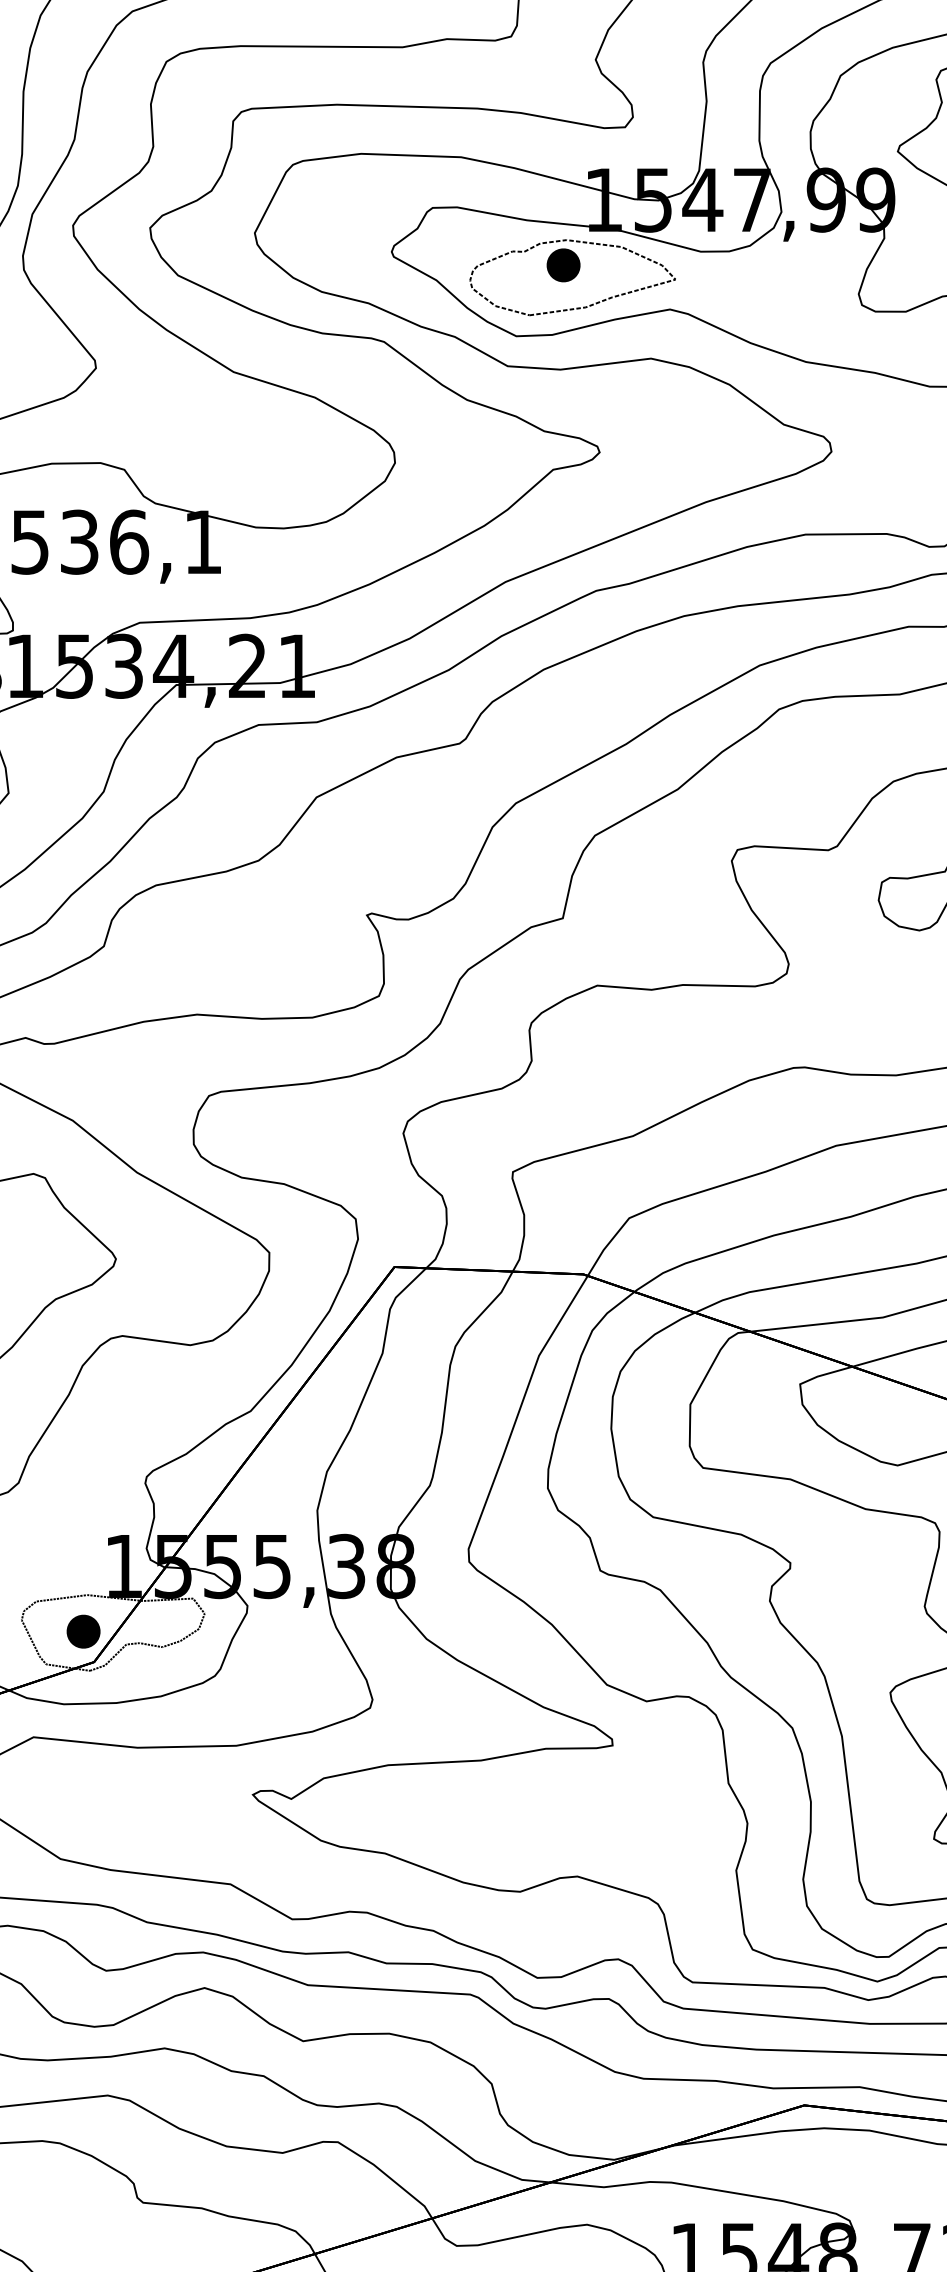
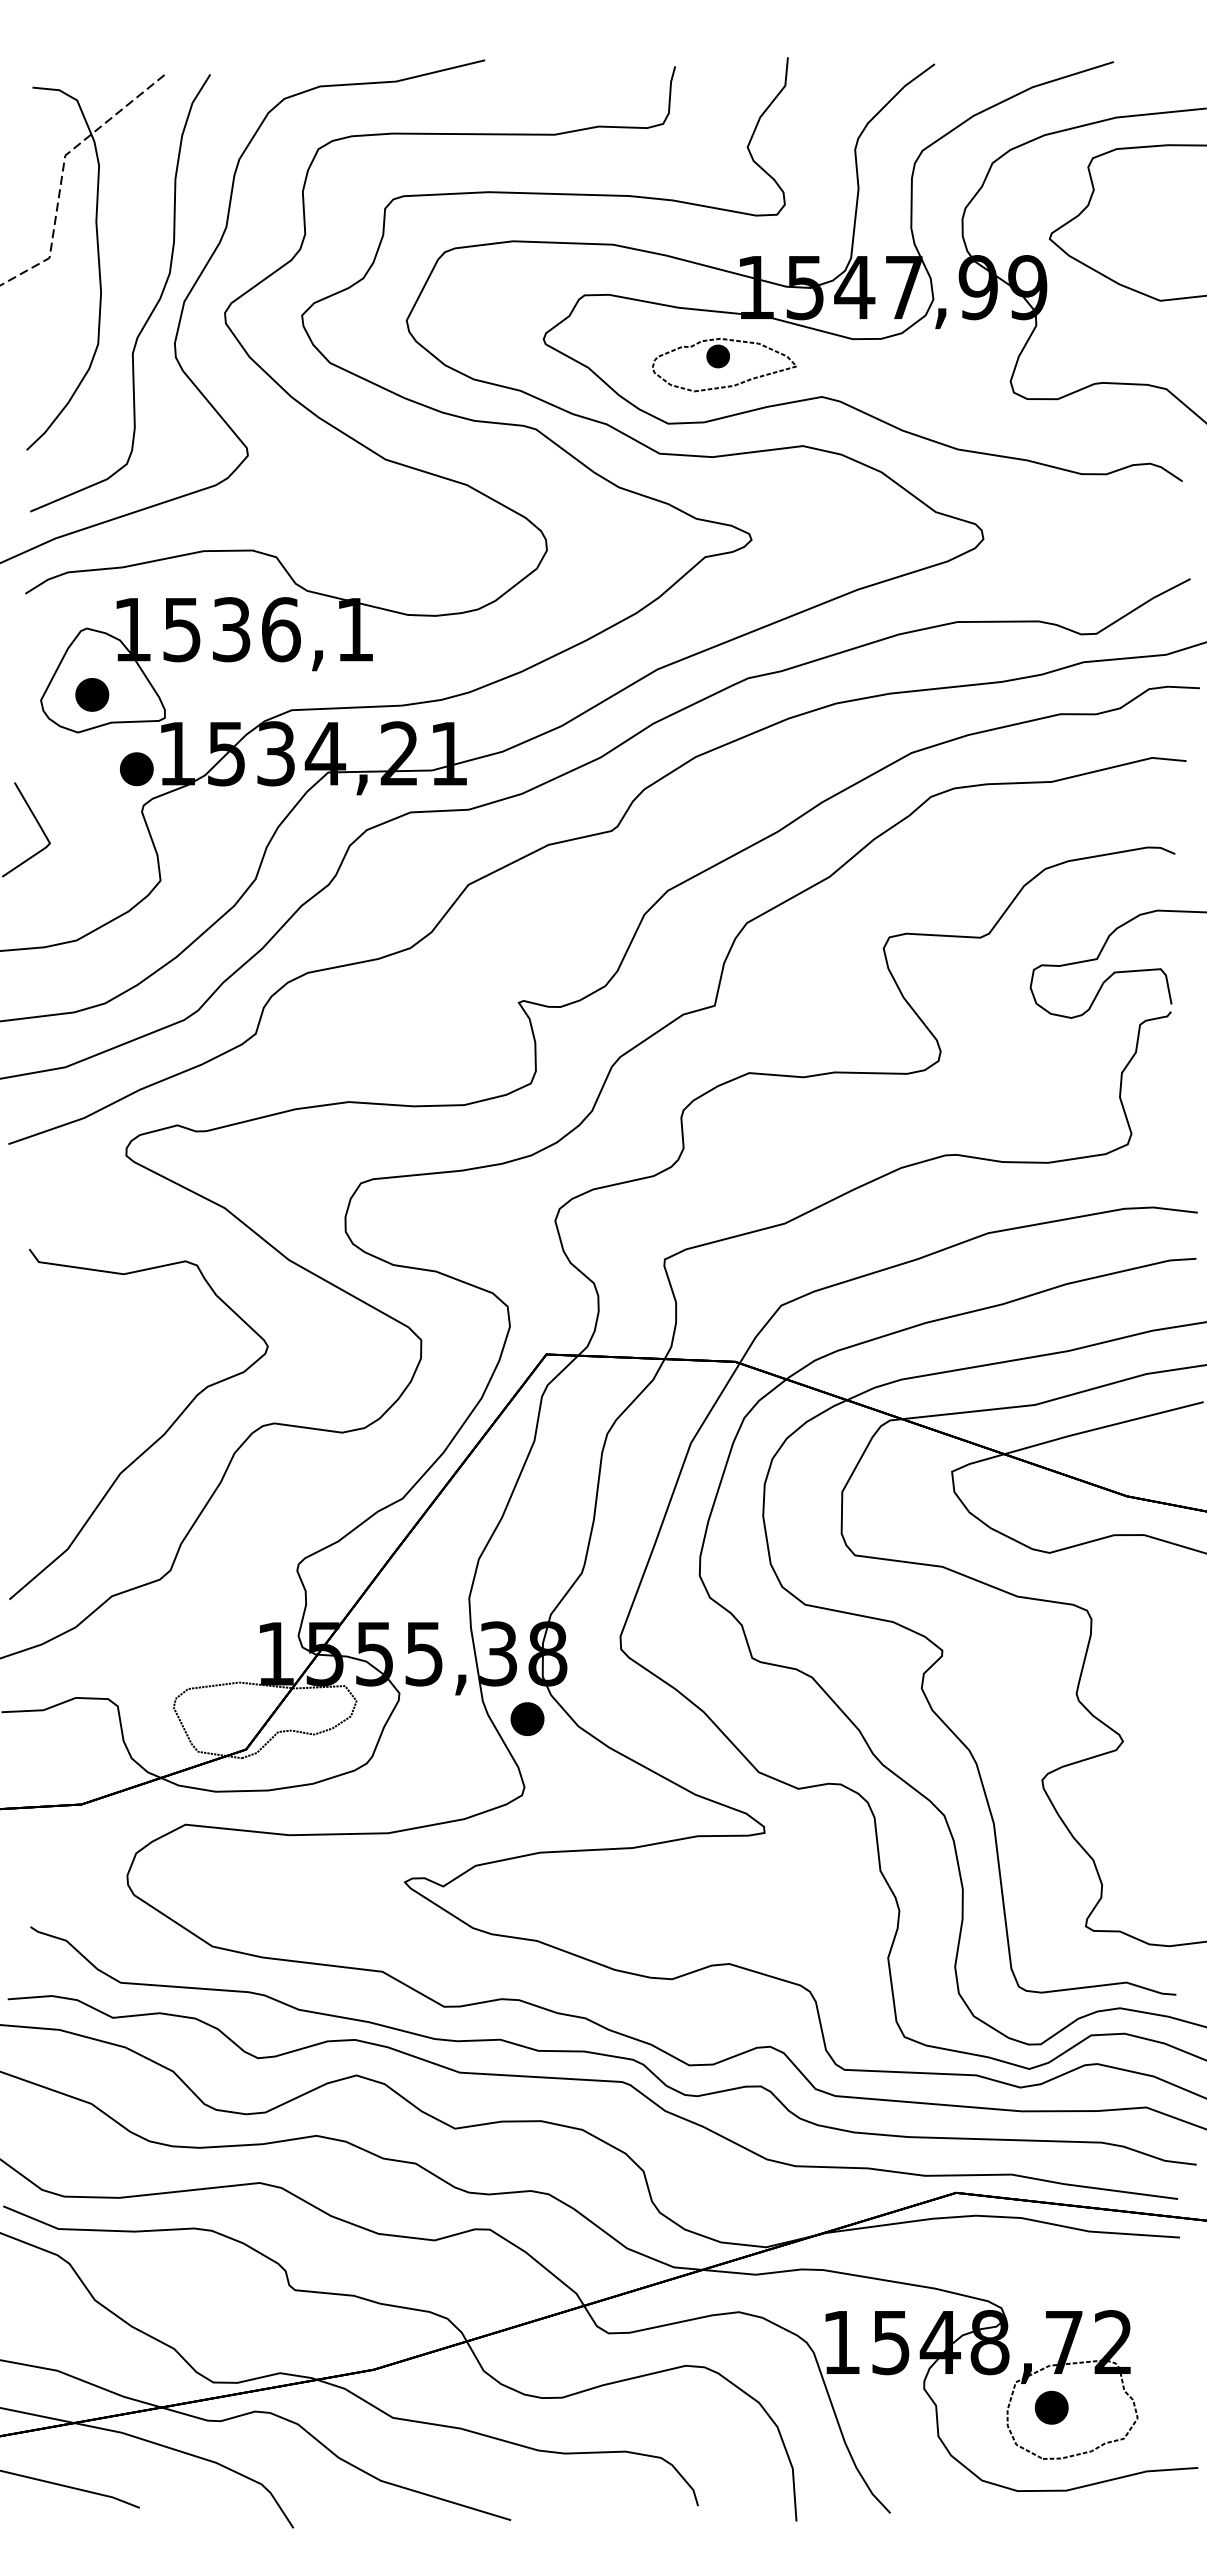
part: (572, 277) -> (724, 364), size x0.7
part: (83, 1631) -> (527, 1718), moved

